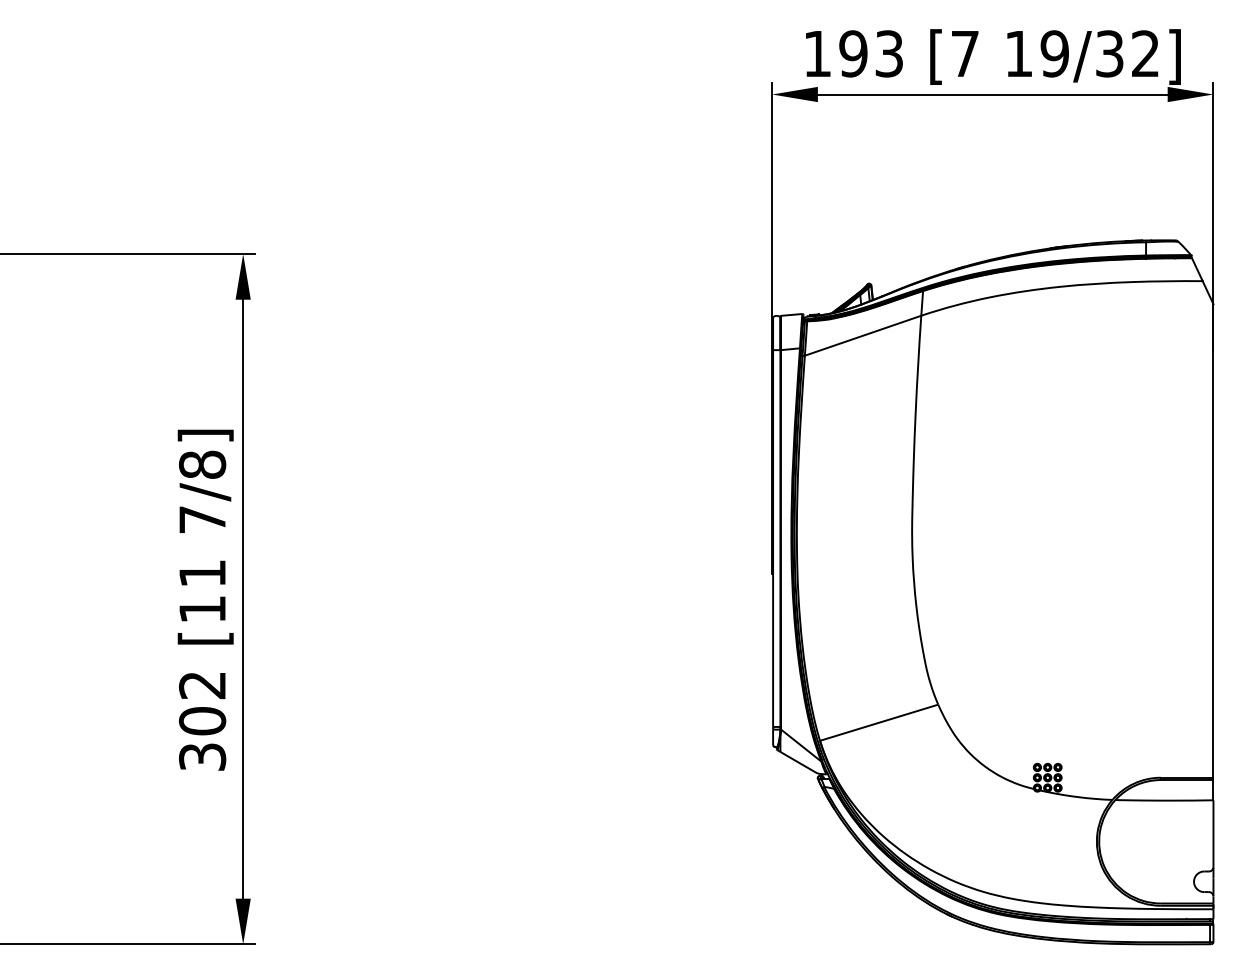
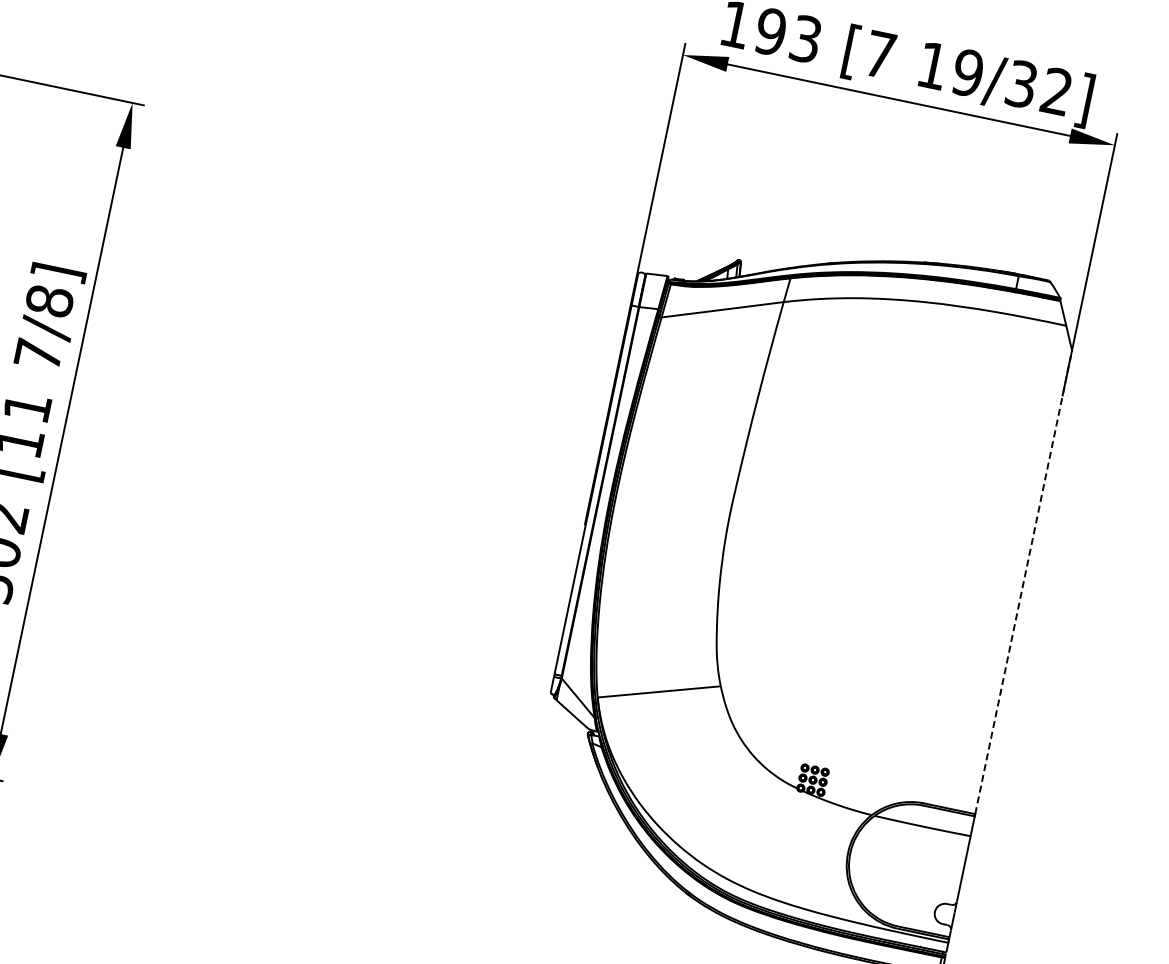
line: (1213, 541) -> (1023, 582), solid -> dashed

